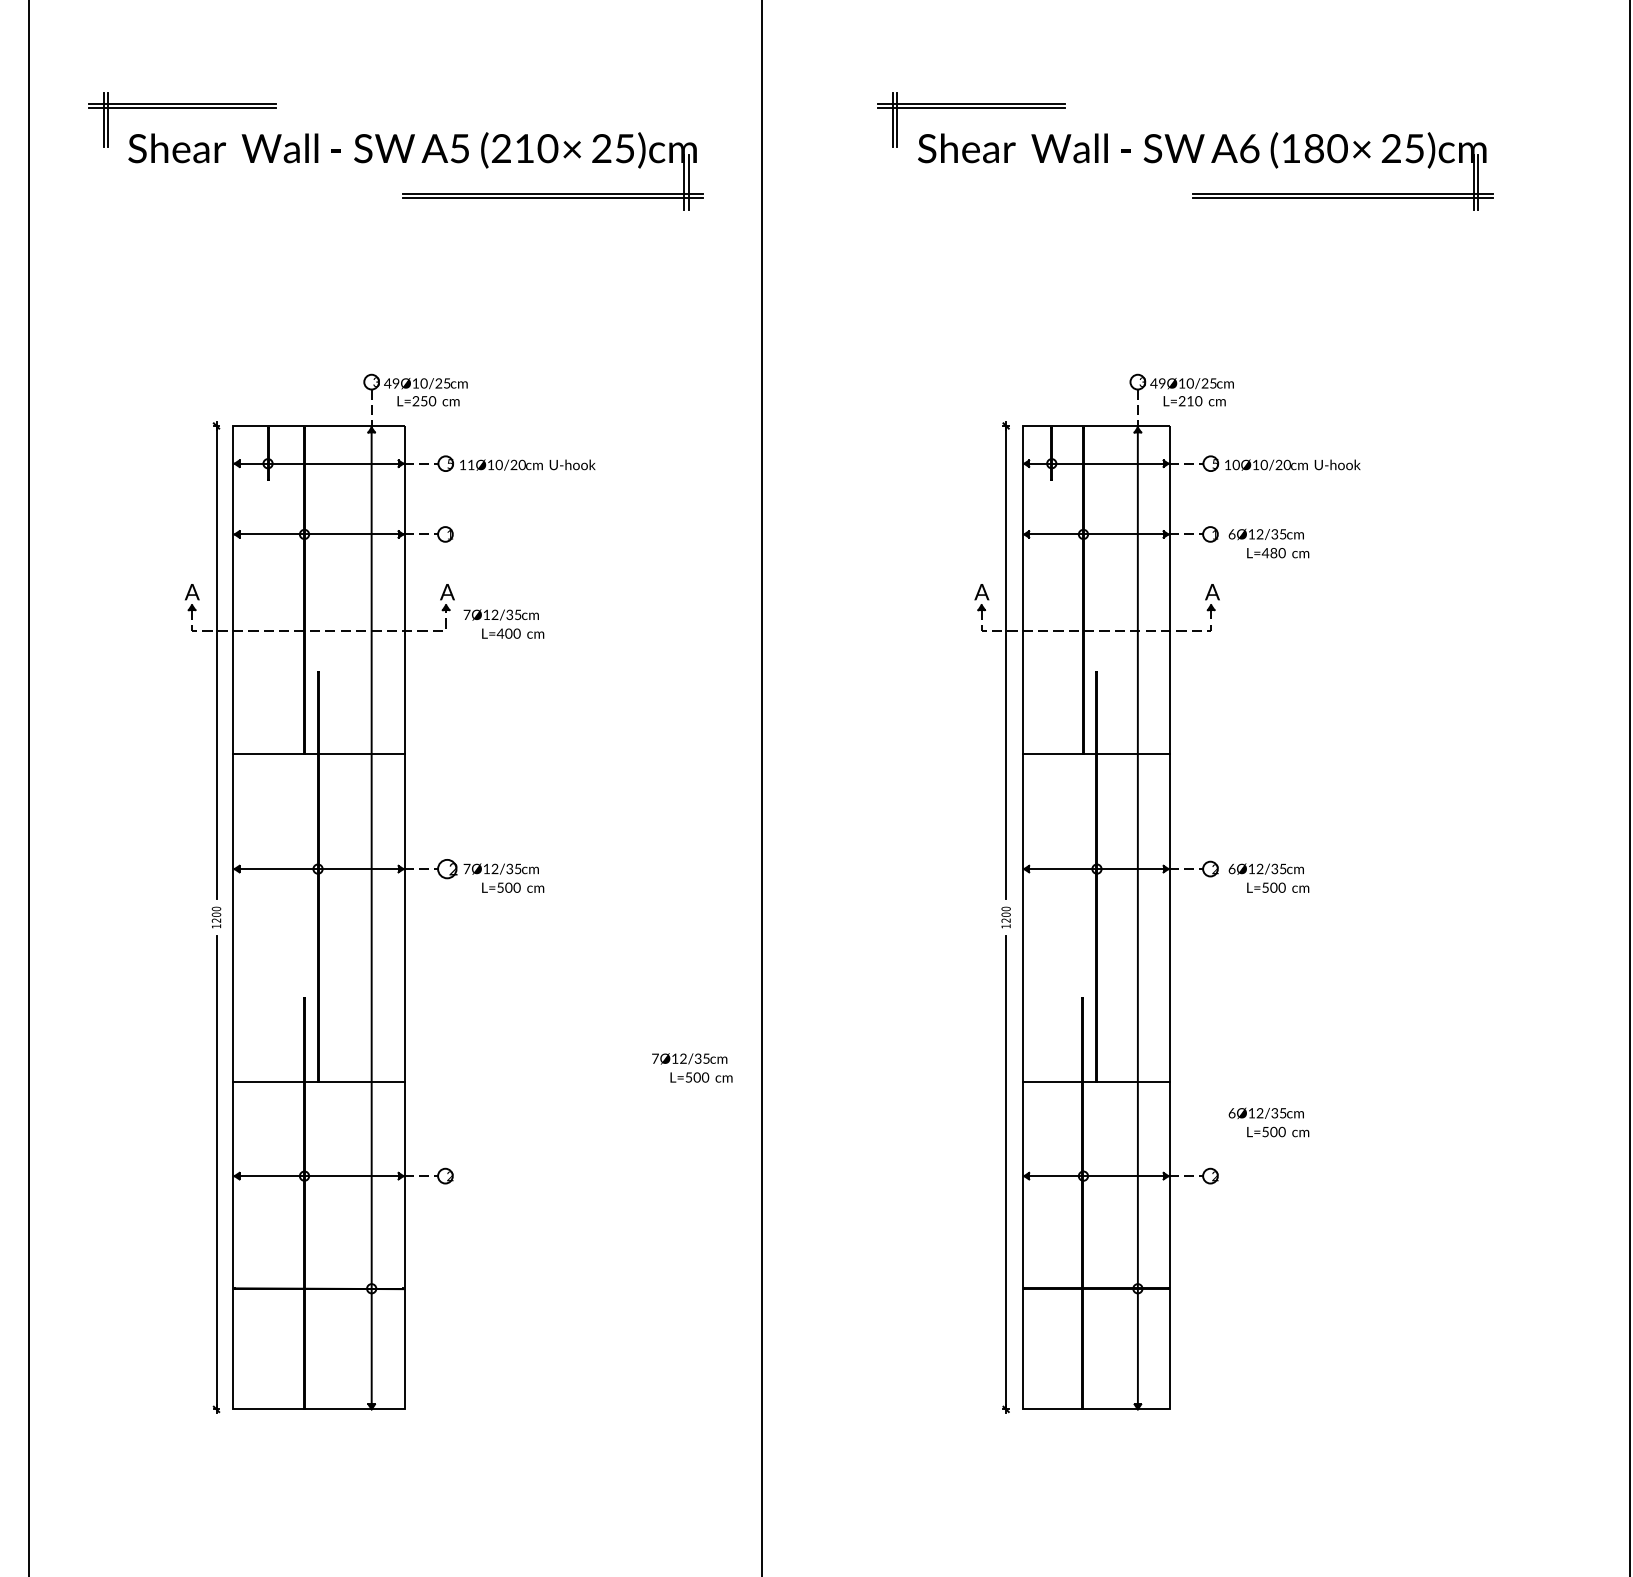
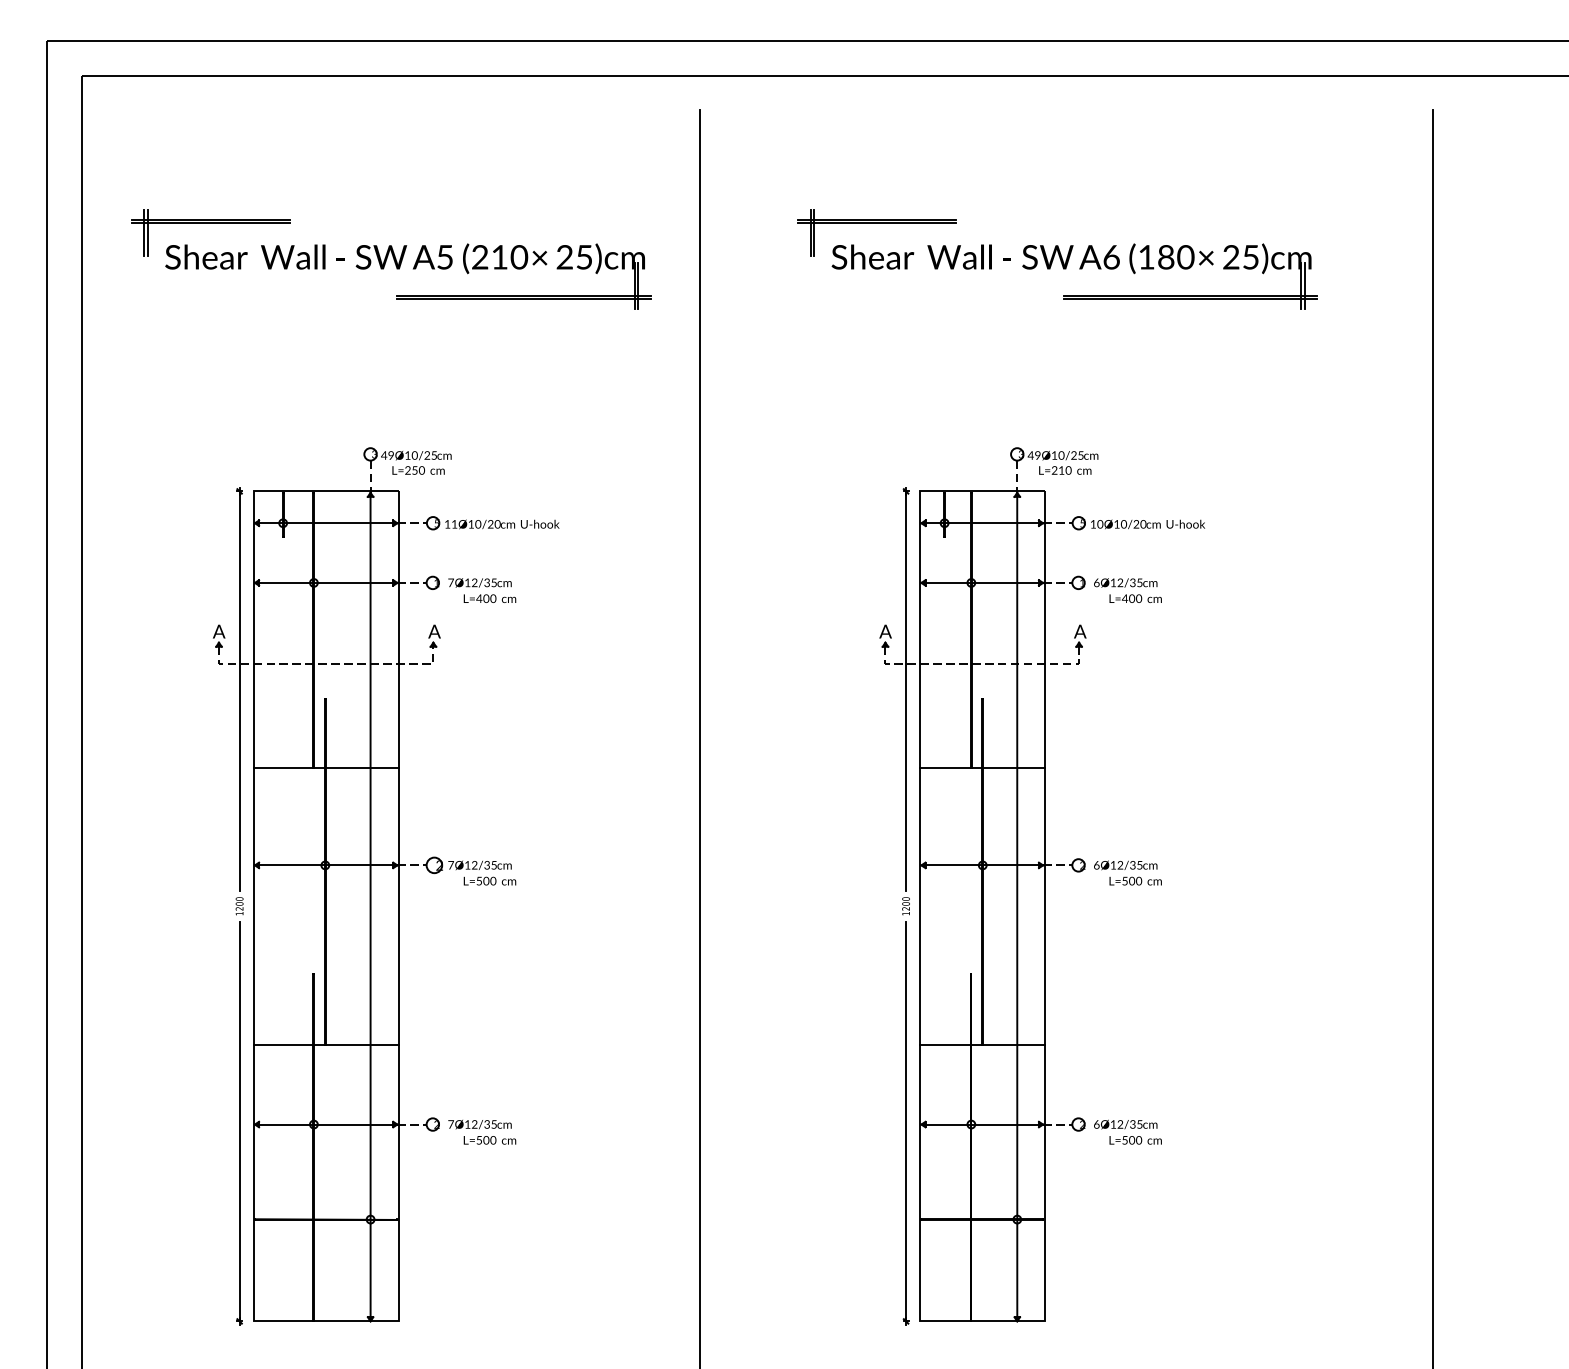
text: (1274, 552) -> (1132, 598), L=480 -> L=400
text: (504, 623) -> (482, 590), moved
text: (692, 1068) -> (482, 1132), moved
text: (1268, 1121) -> (1127, 1131), moved

